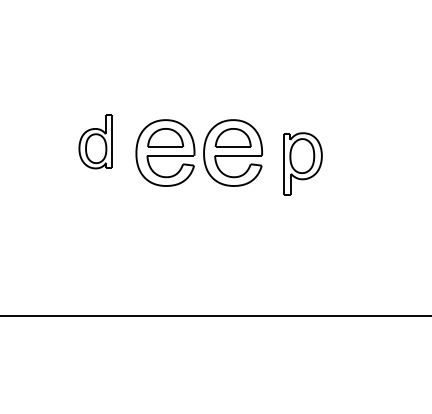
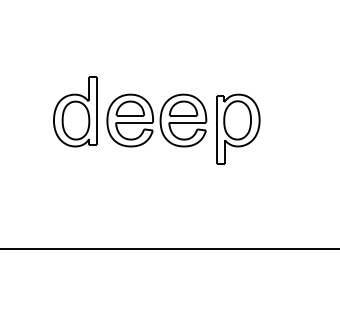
part: (95, 141) -> (75, 111), size x1.67
part: (303, 163) -> (238, 128), size x1.43

